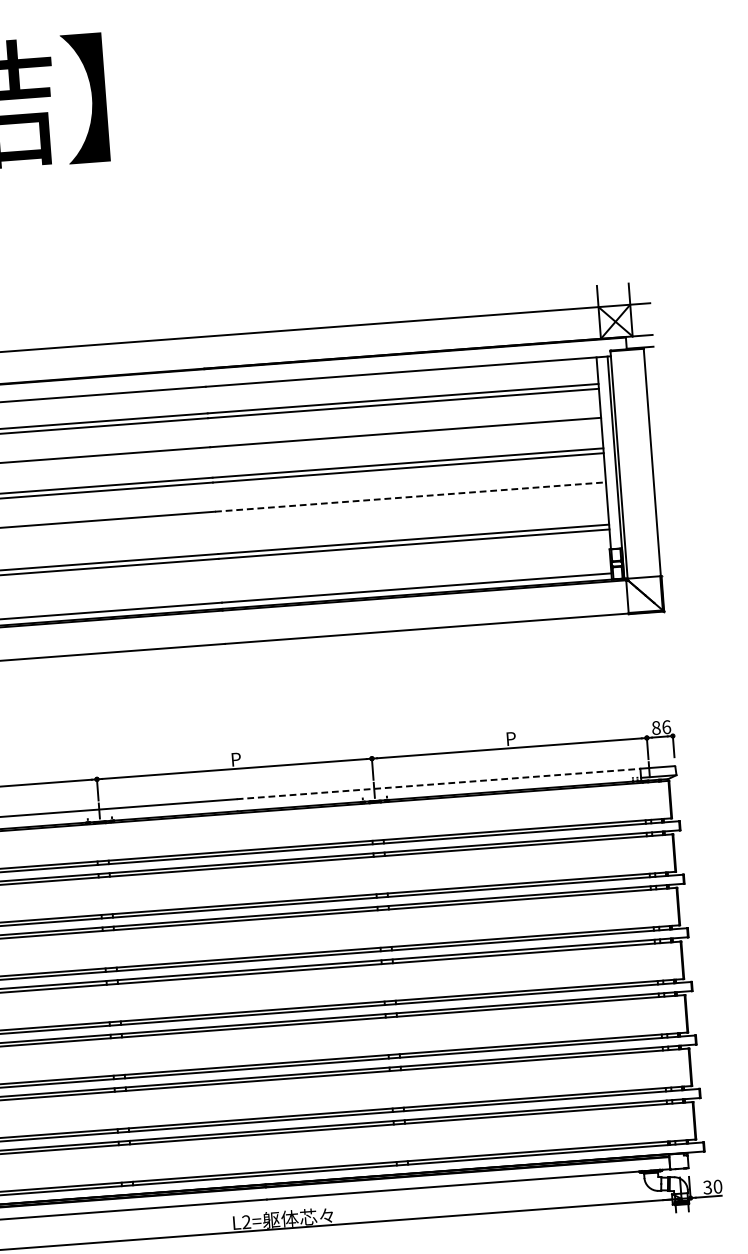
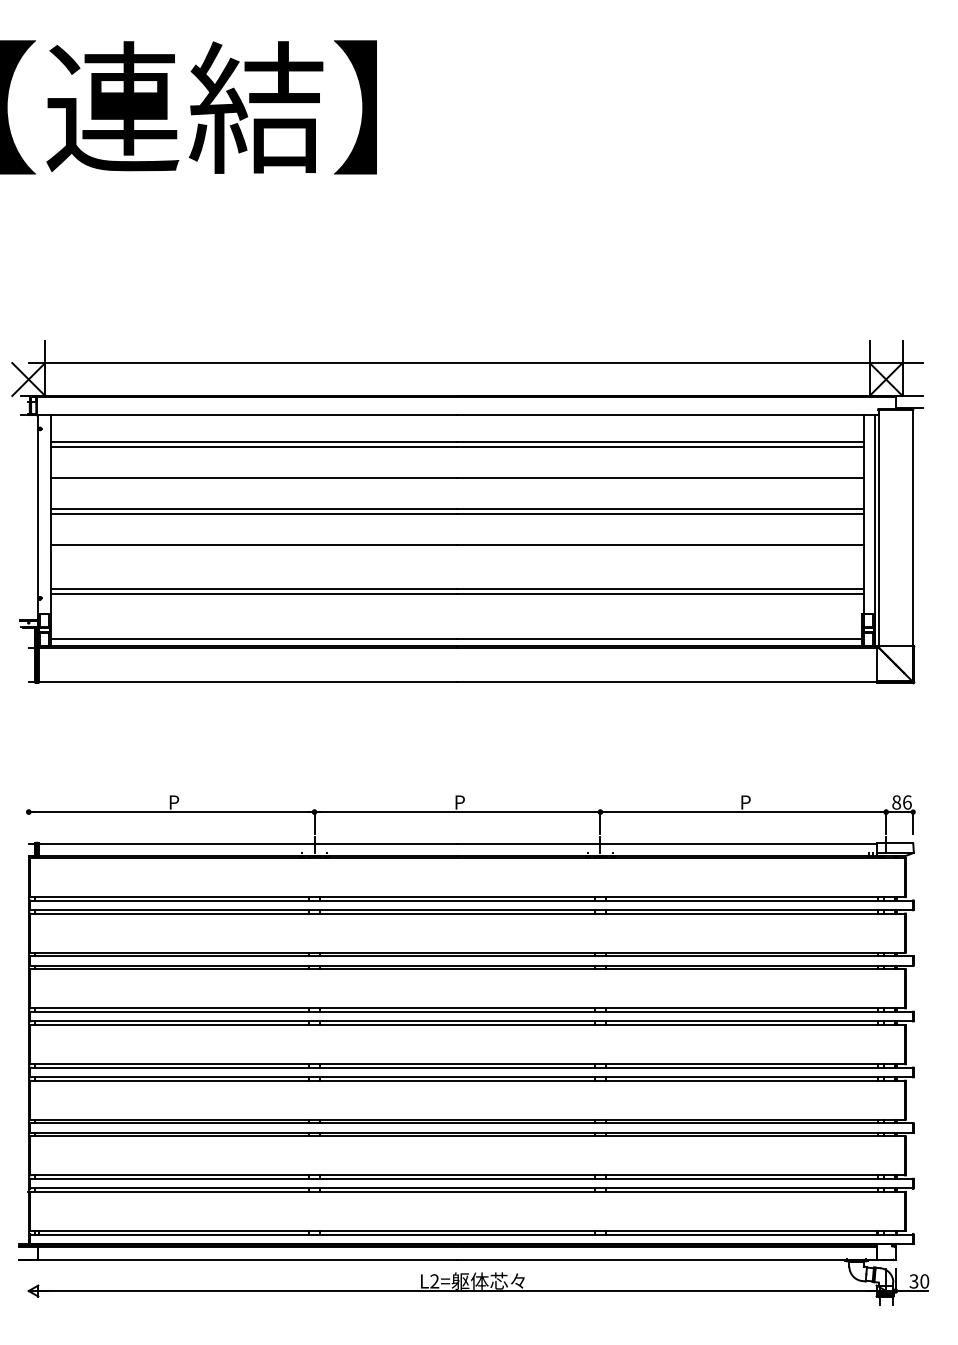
line: (411, 496) -> (661, 544), dashed -> solid
line: (438, 784) -> (667, 843), dashed -> solid

